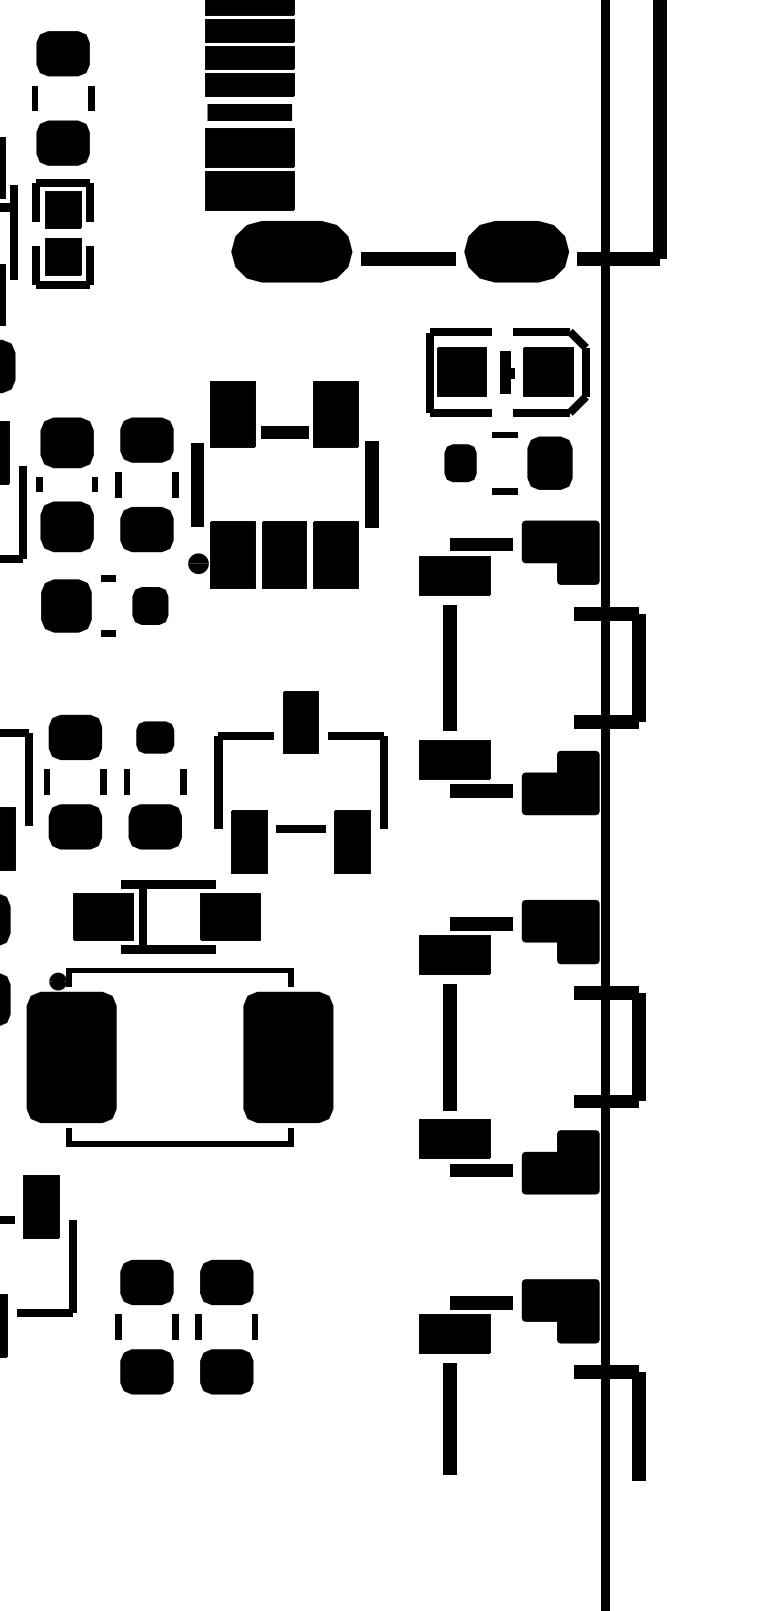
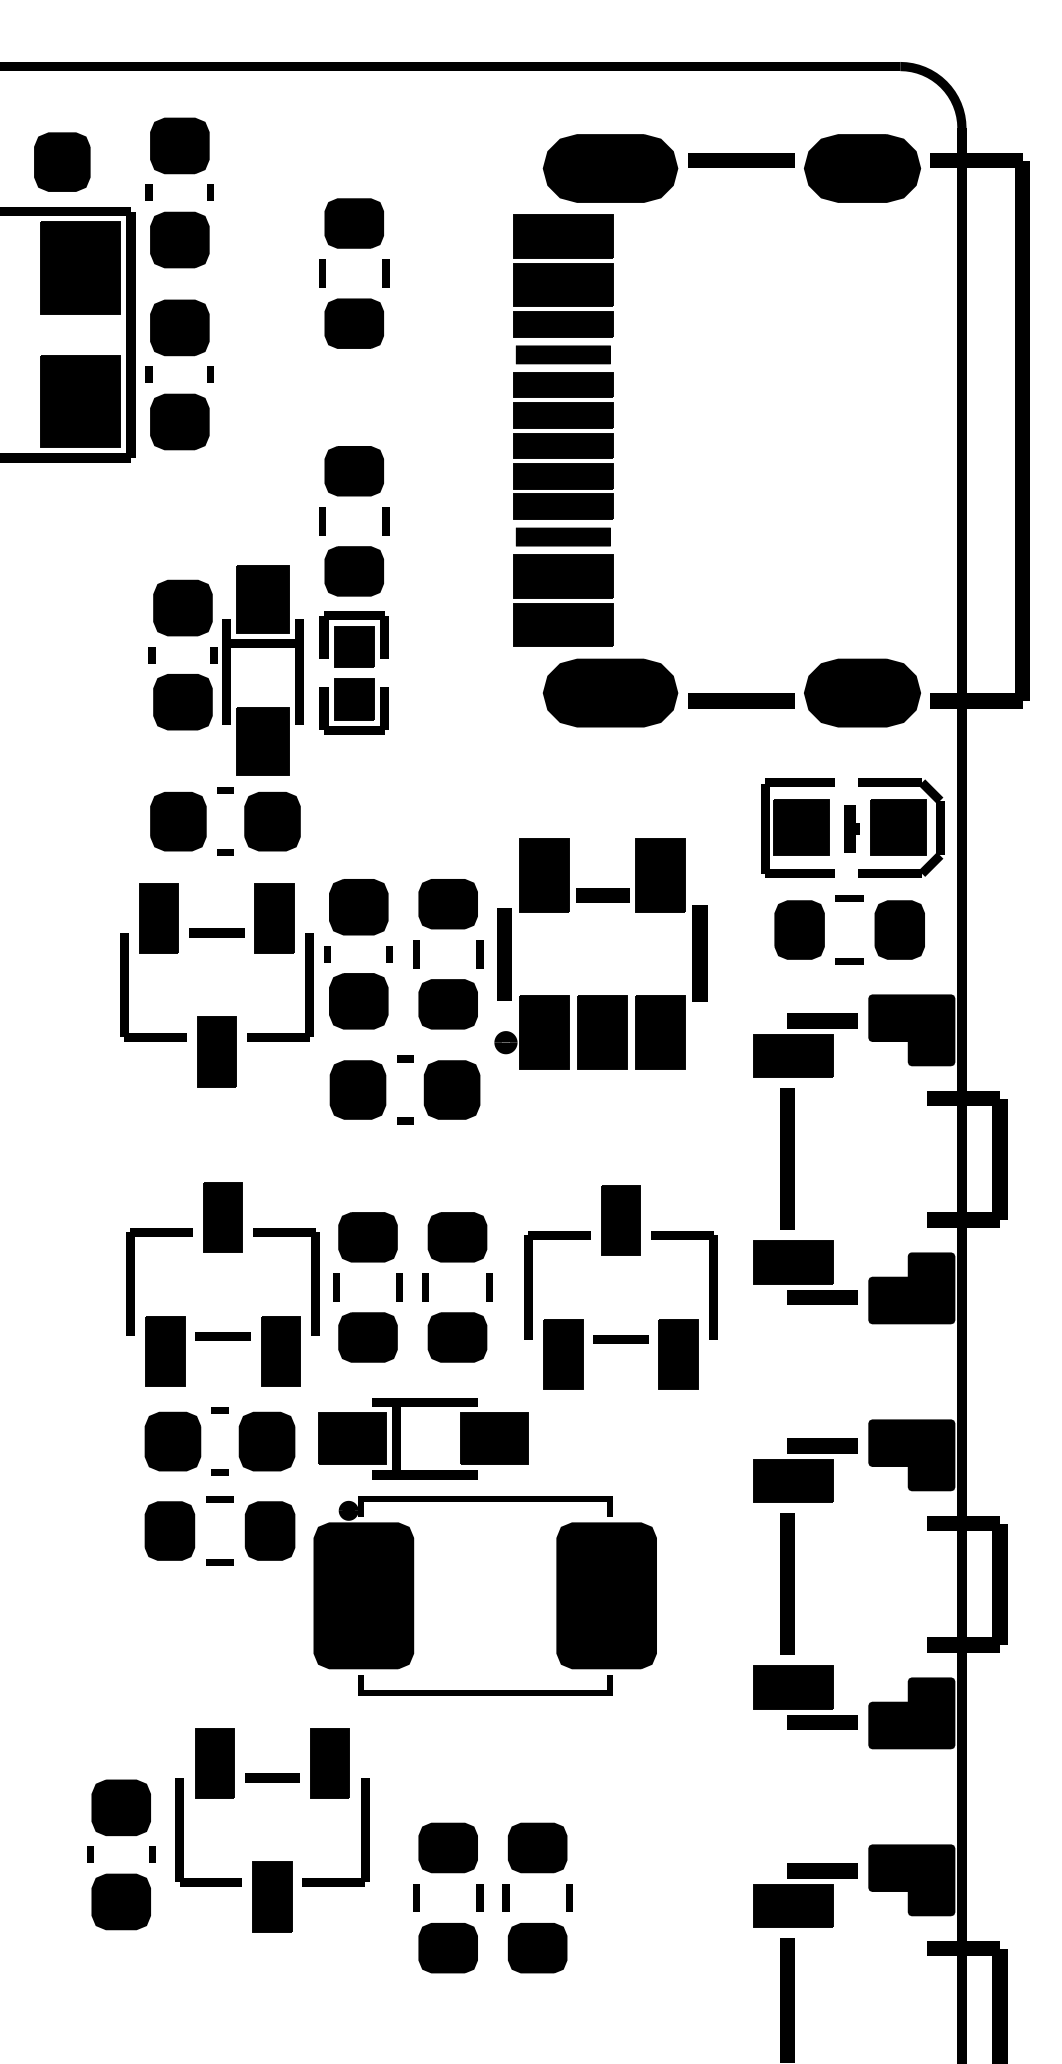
part: (460, 462) -> (799, 929), size x1.43
part: (149, 605) -> (451, 1089), size x1.43
part: (155, 737) -> (457, 1237), size x1.43
part: (146, 917) -> (400, 1438), moved

